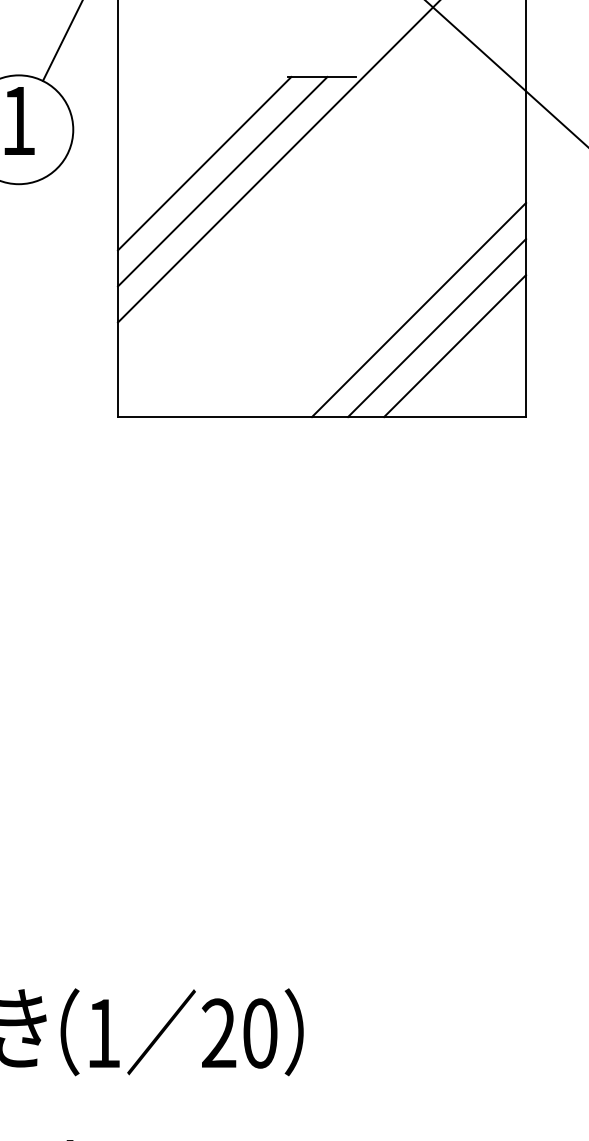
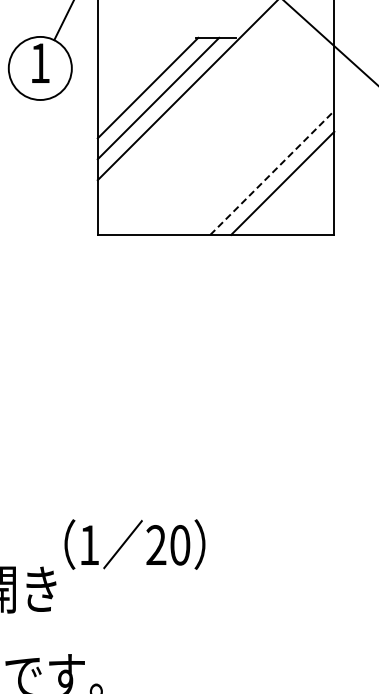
line: (419, 309) -> (272, 172), solid -> dashed
line: (455, 345) -> (293, 193), removed
text: (181, 1032) -> (134, 544), moved

